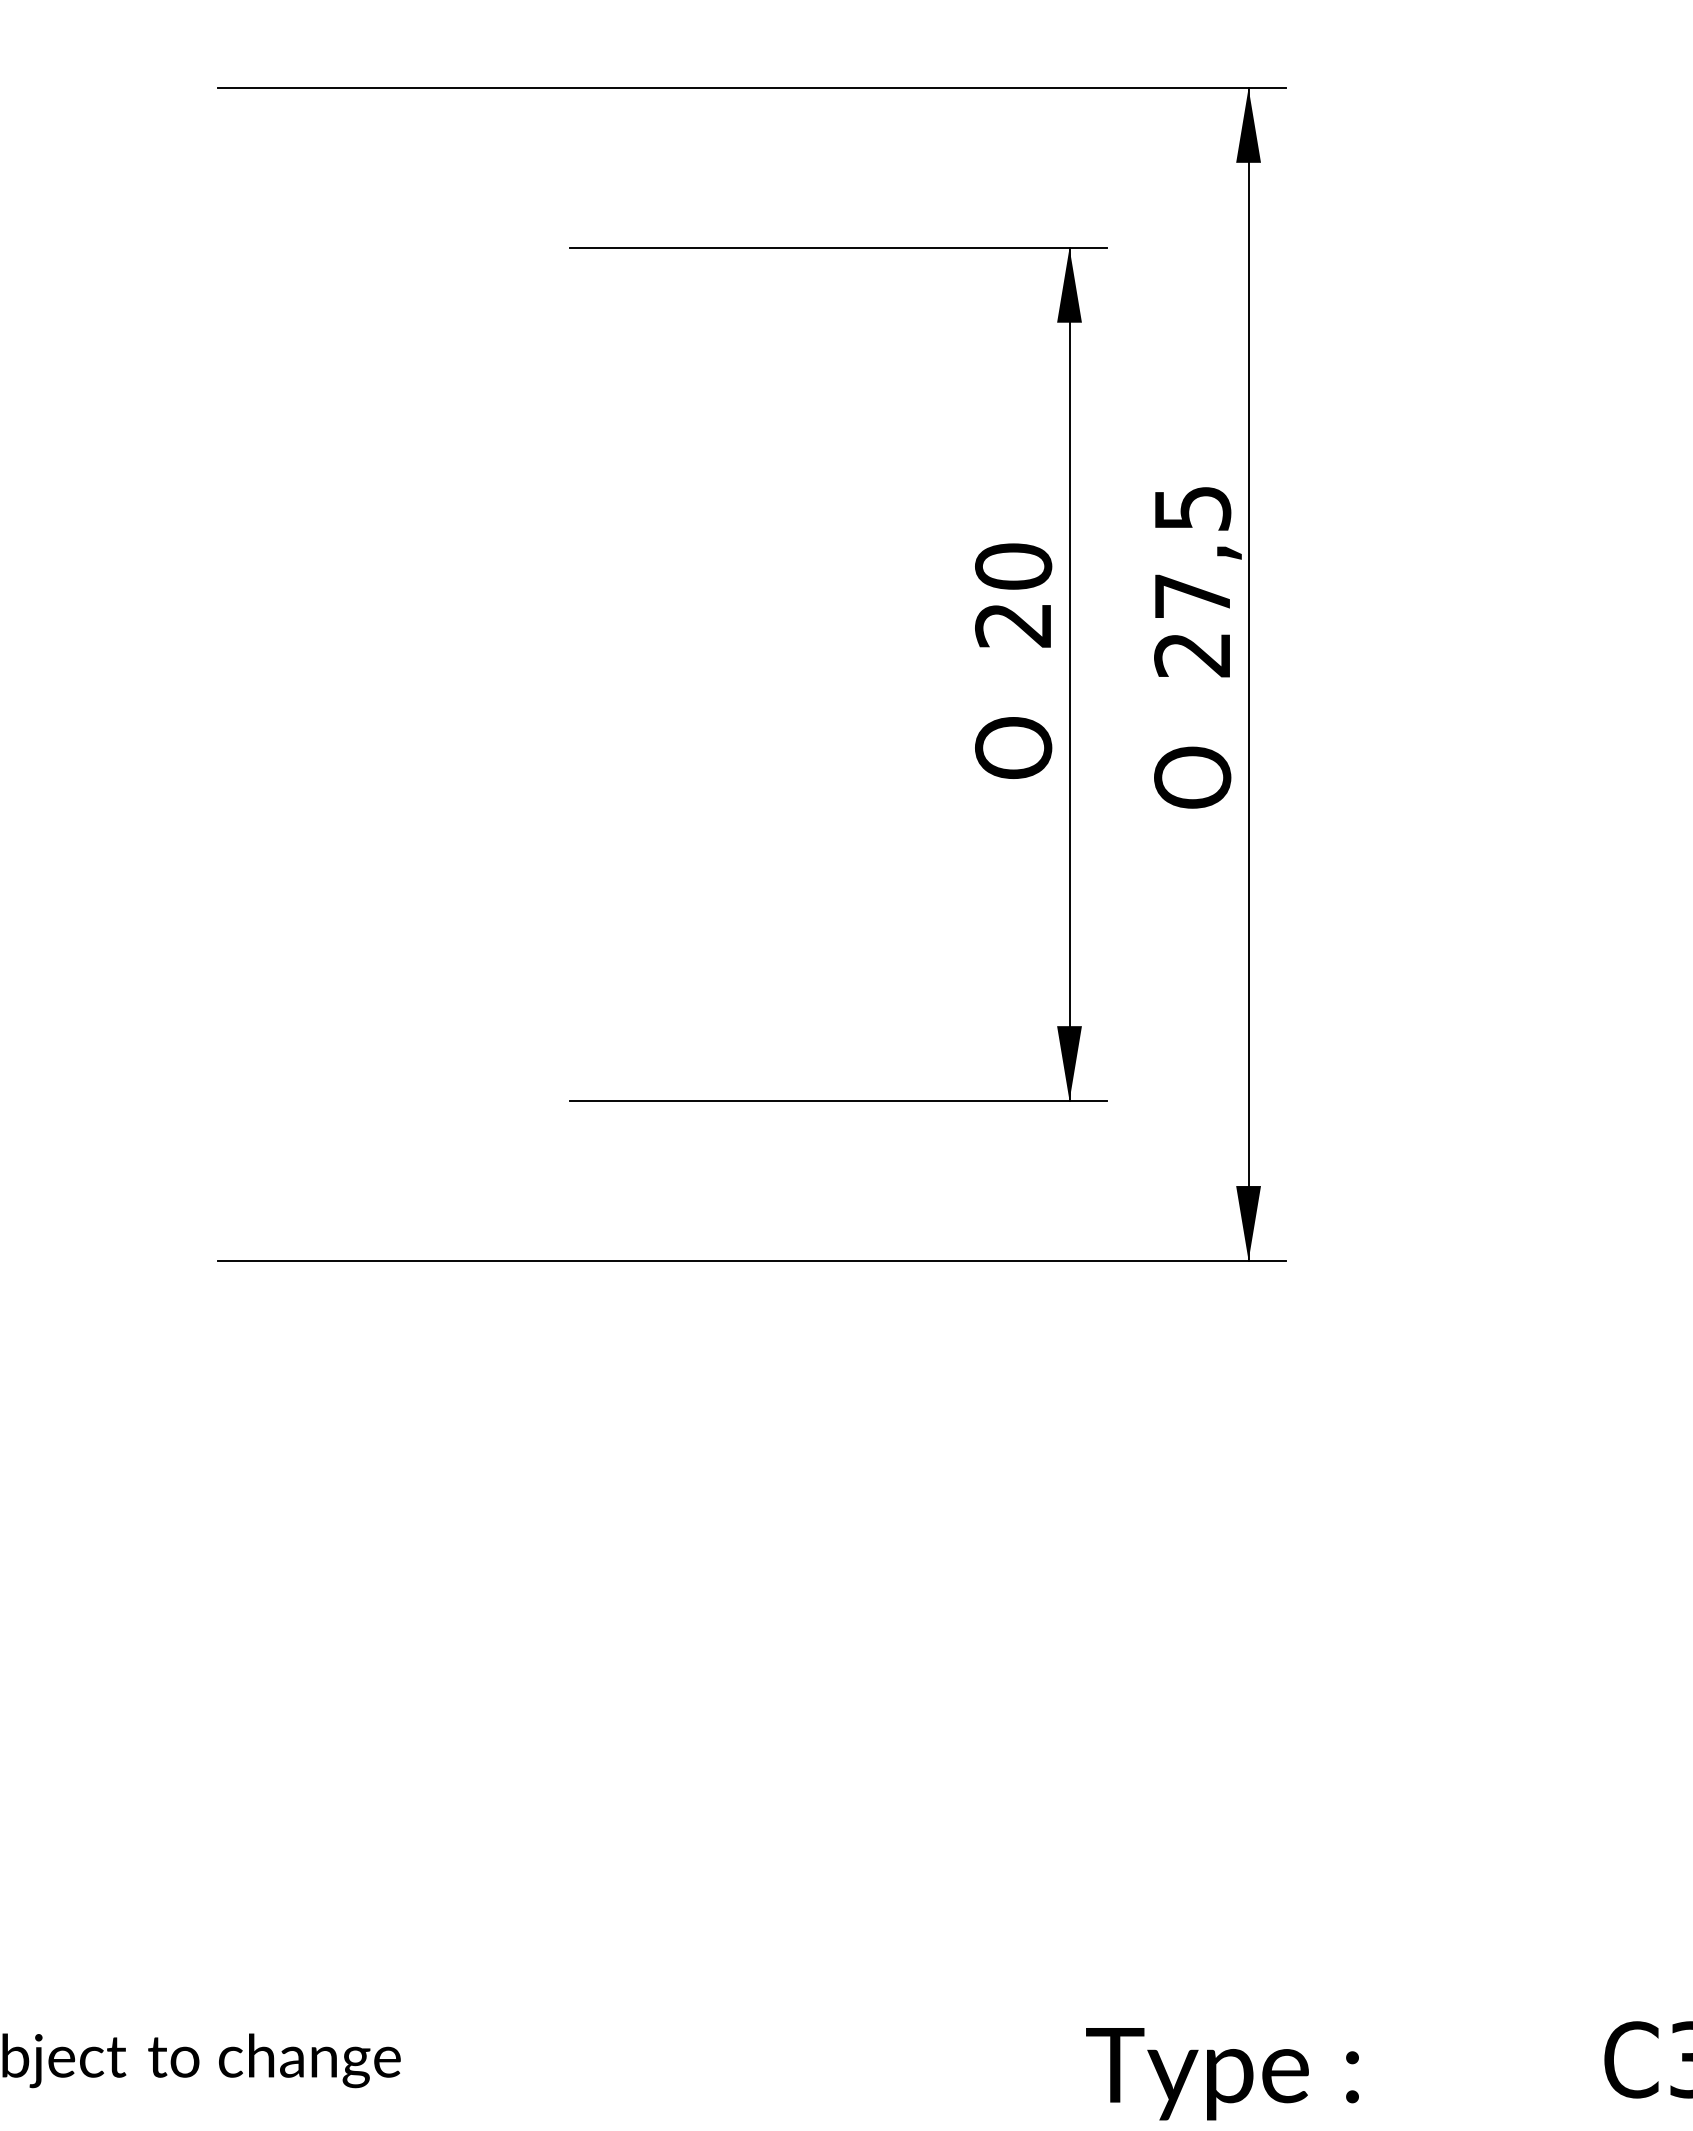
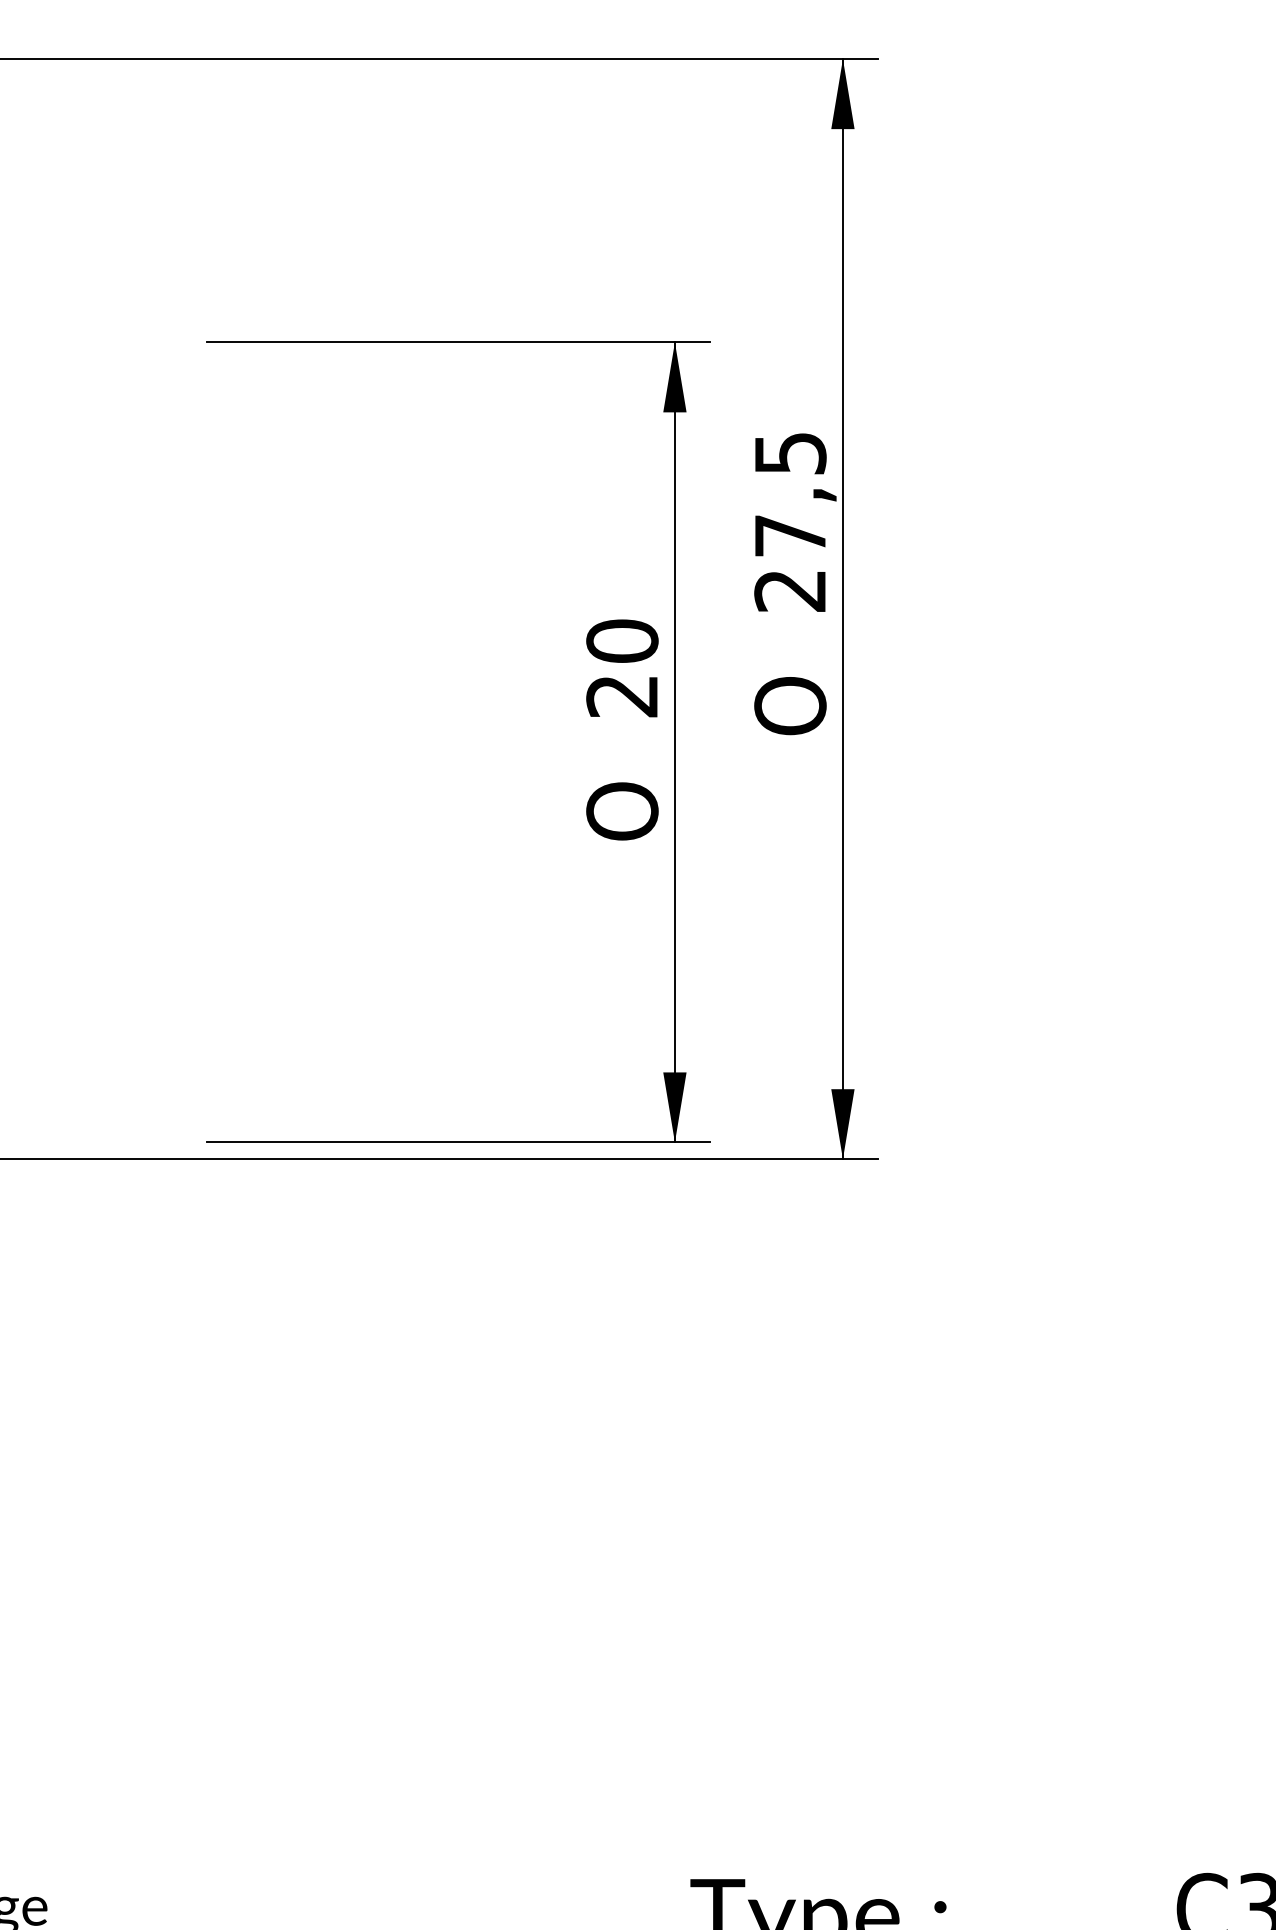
part: (975, 635) -> (586, 705), moved

